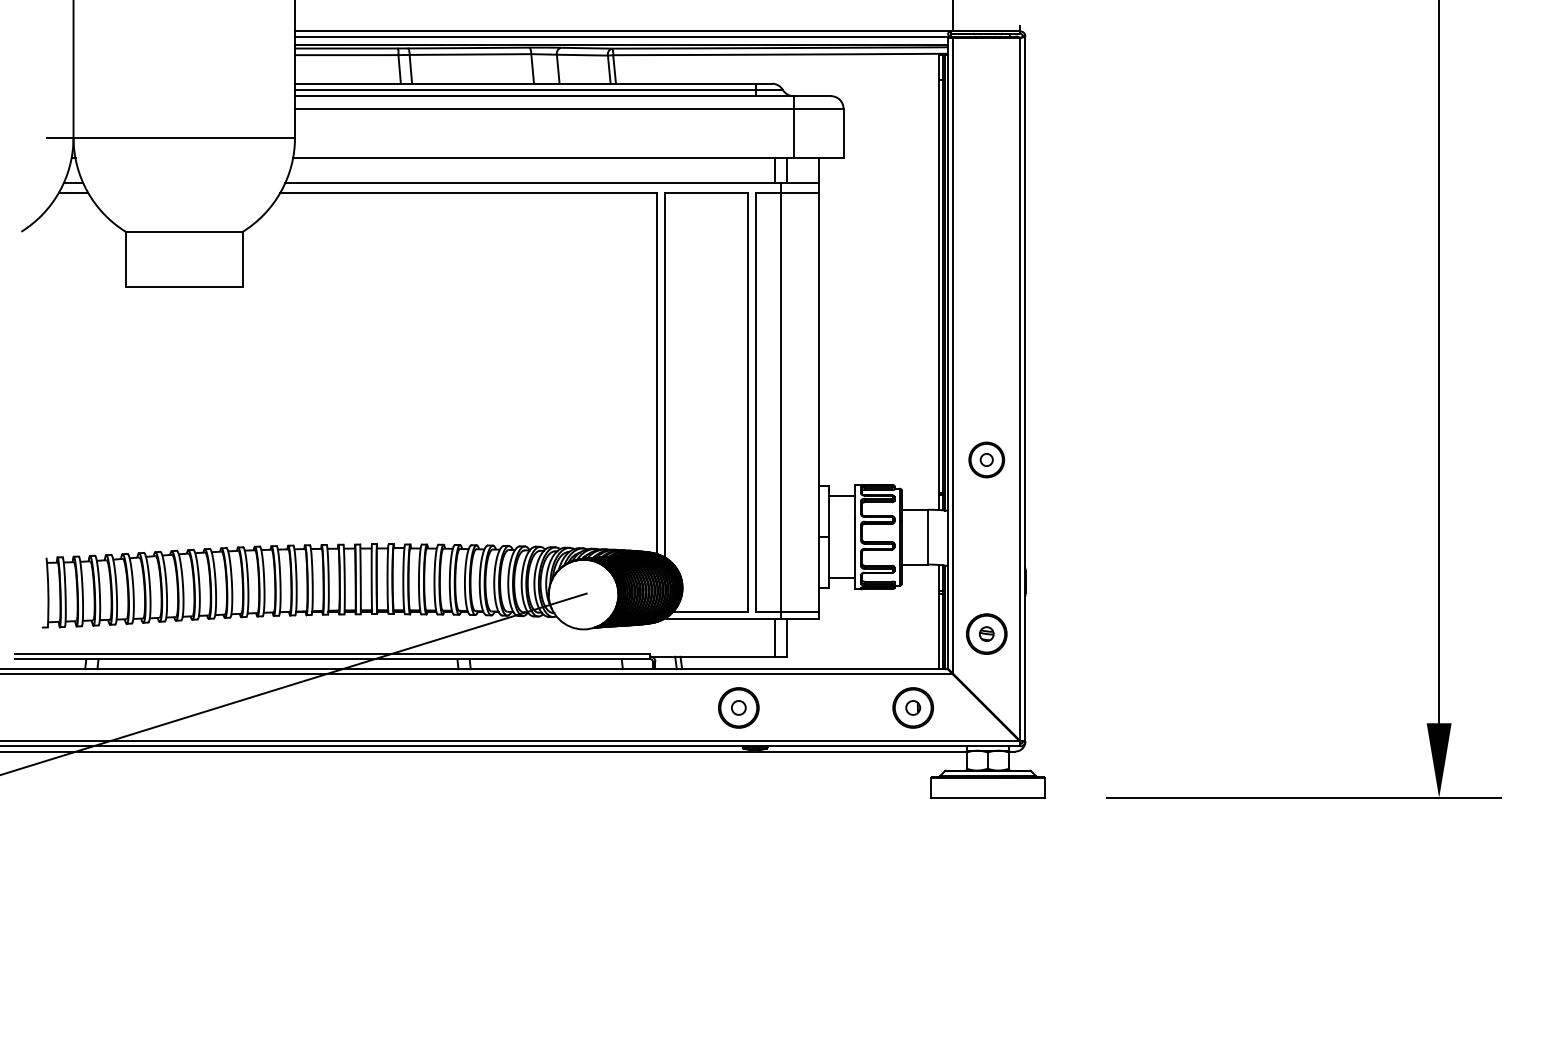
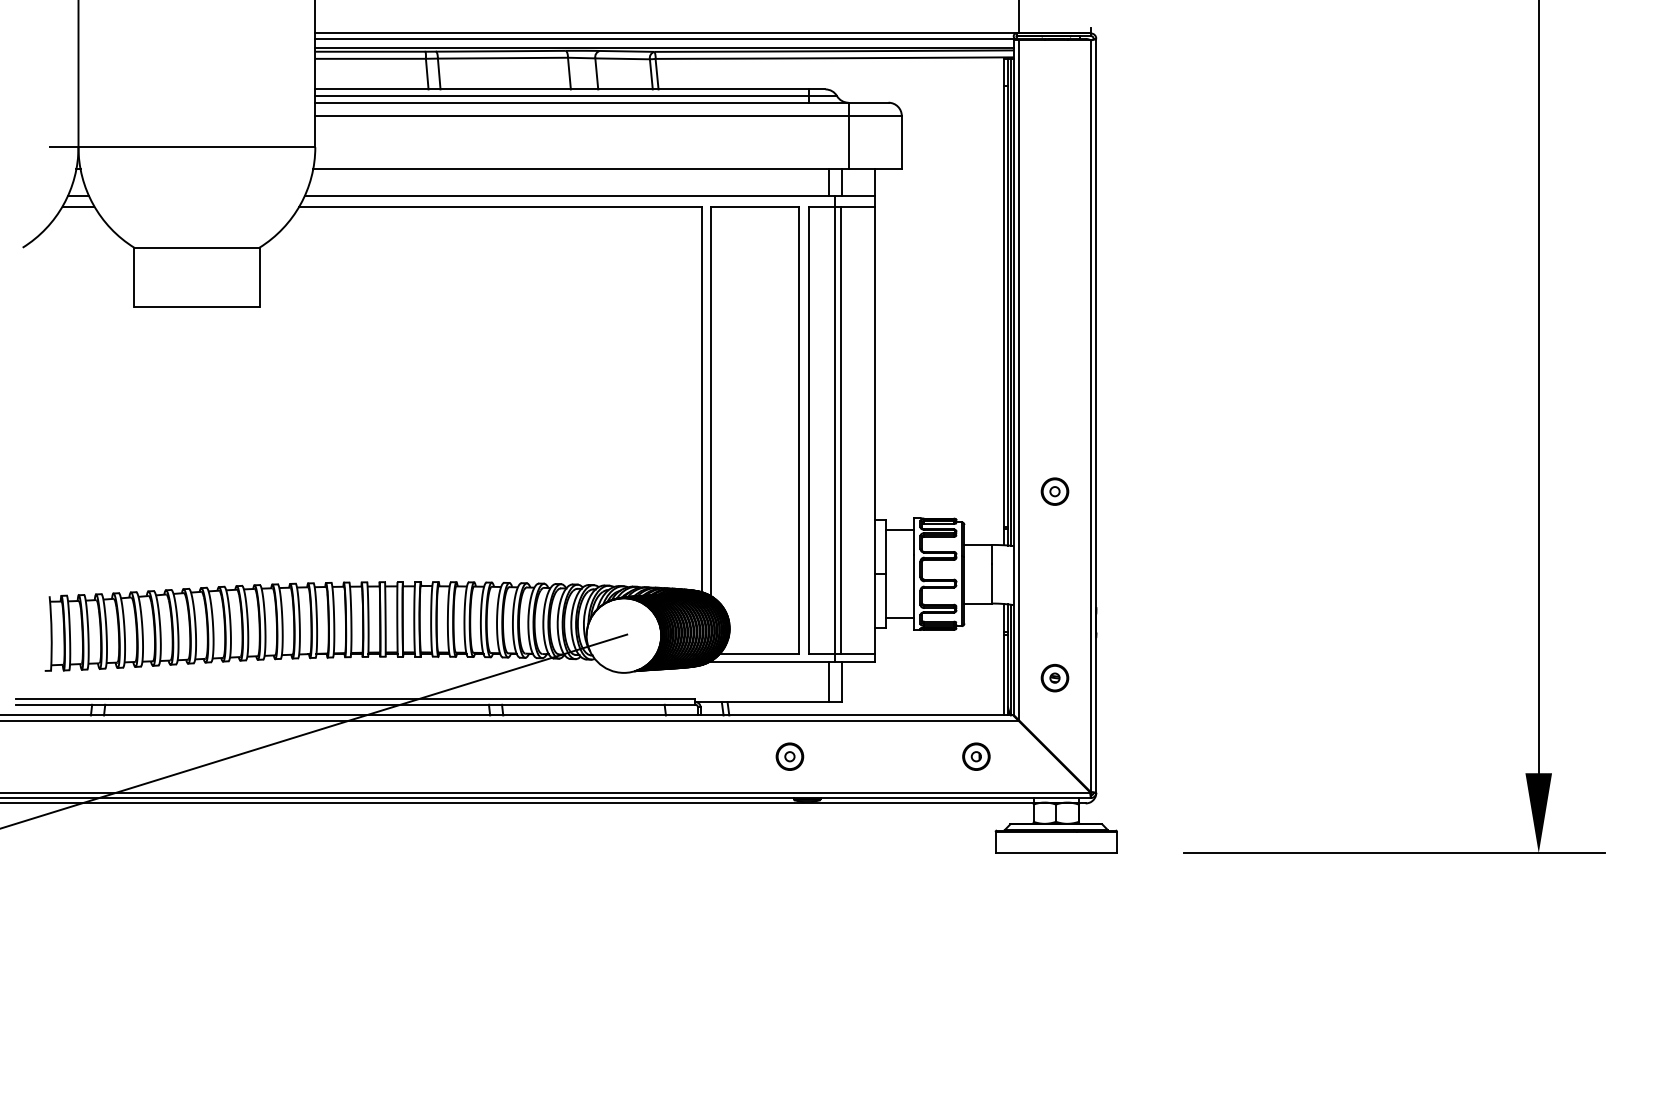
line: (786, 402) -> (840, 430), added
part: (986, 459) -> (1054, 491), size x0.71
part: (986, 634) -> (1054, 678), size x0.62
part: (738, 707) -> (789, 756), size x0.62
part: (913, 707) -> (976, 756), size x0.62

